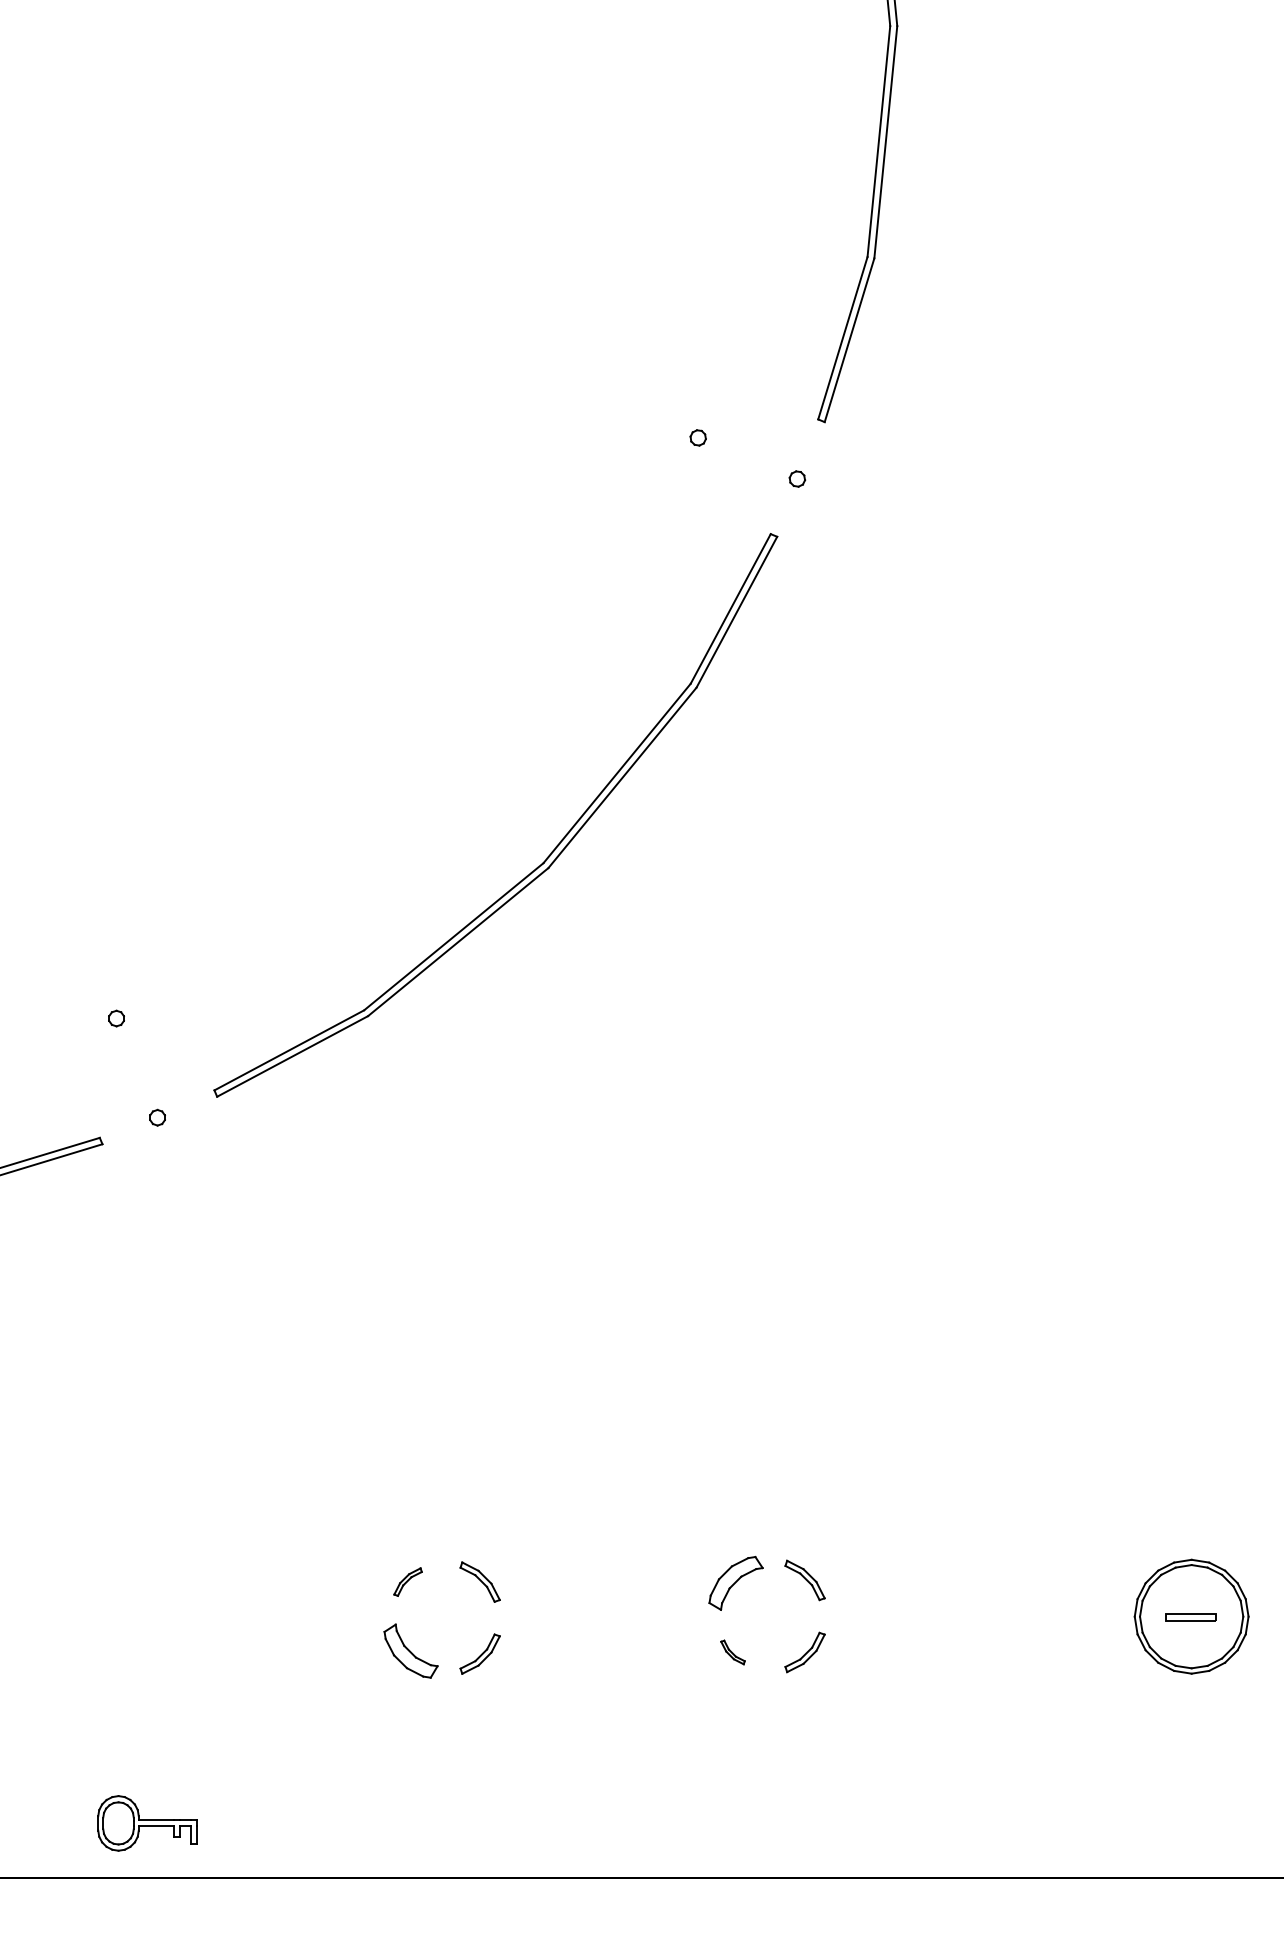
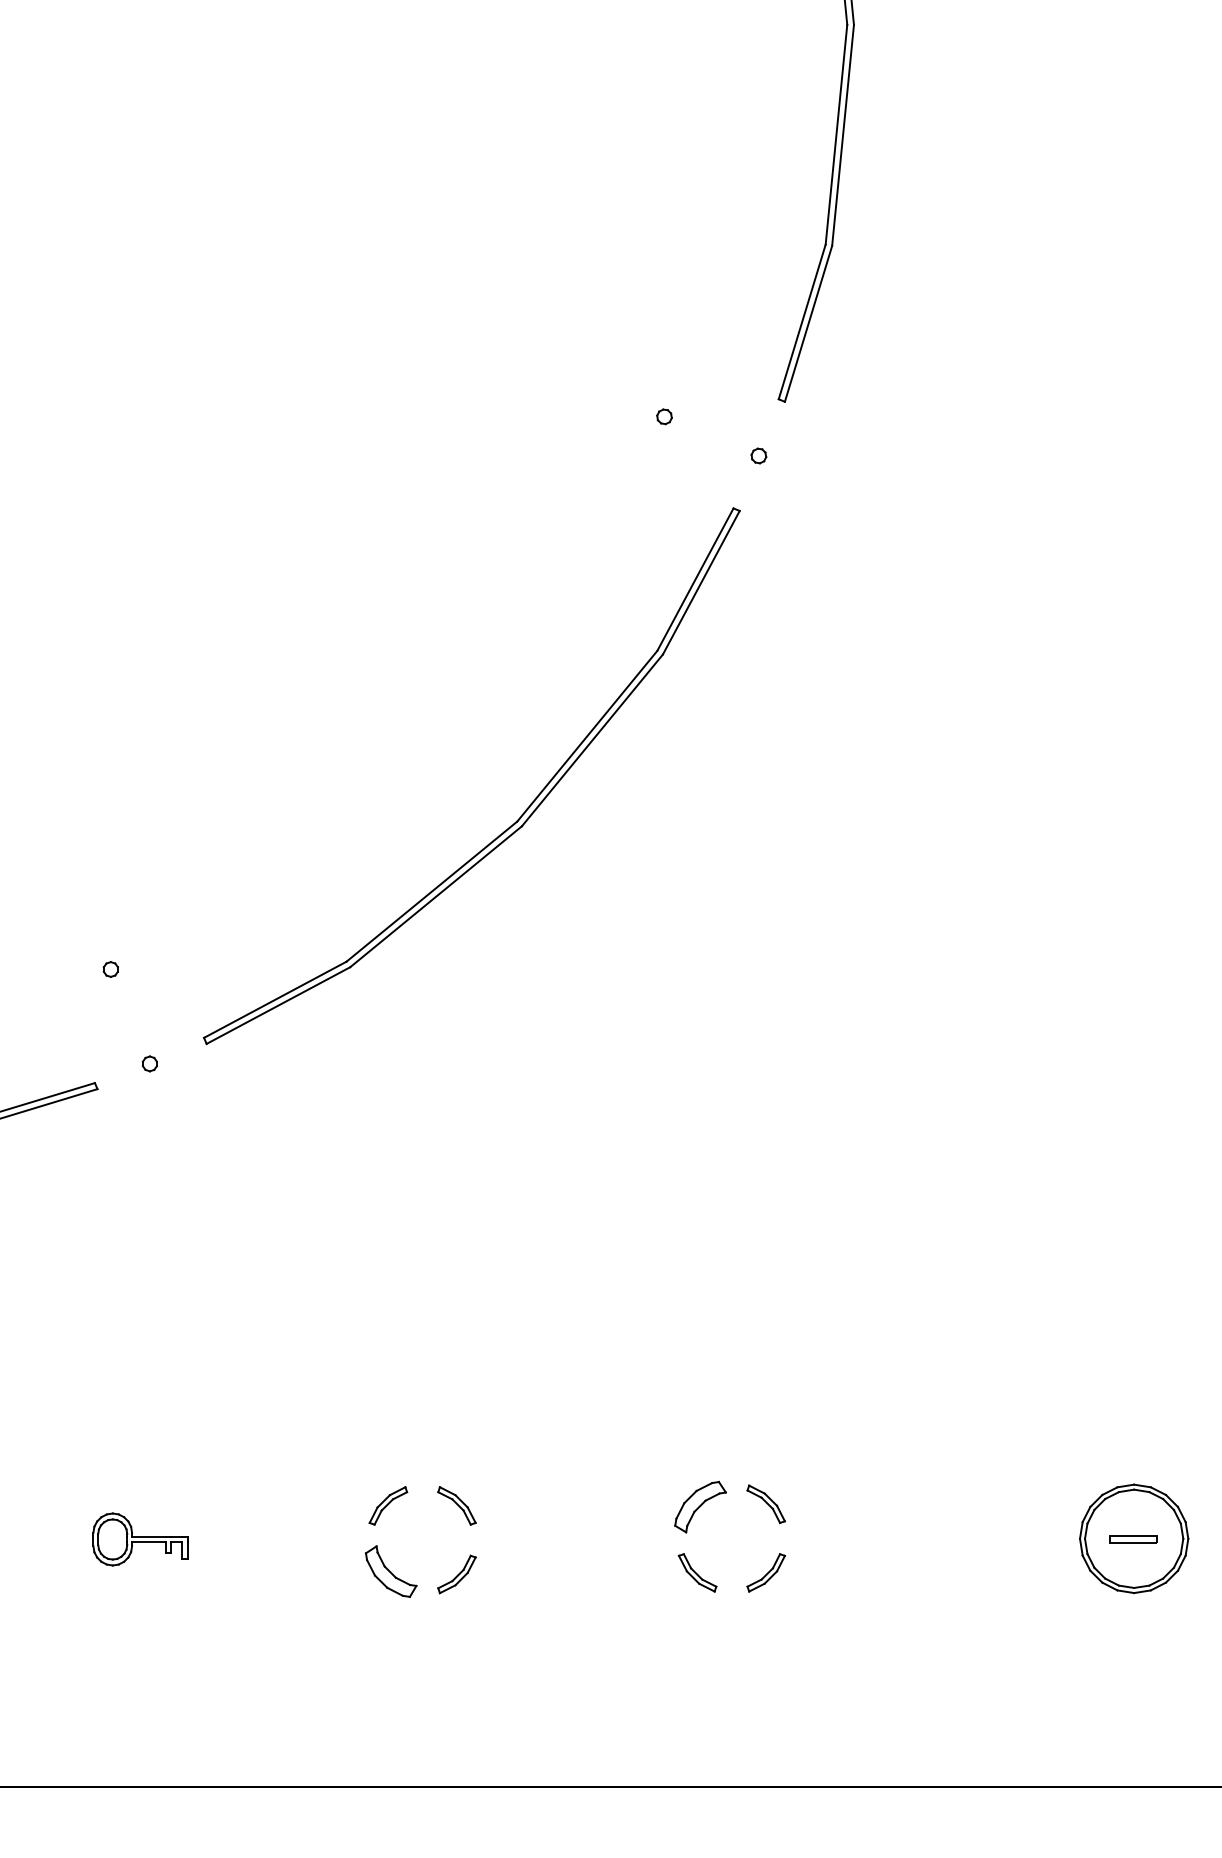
part: (407, 1581) -> (387, 1505), size x1.43
part: (732, 1652) -> (697, 1572), size x1.67
part: (147, 1823) -> (140, 1539), moved

